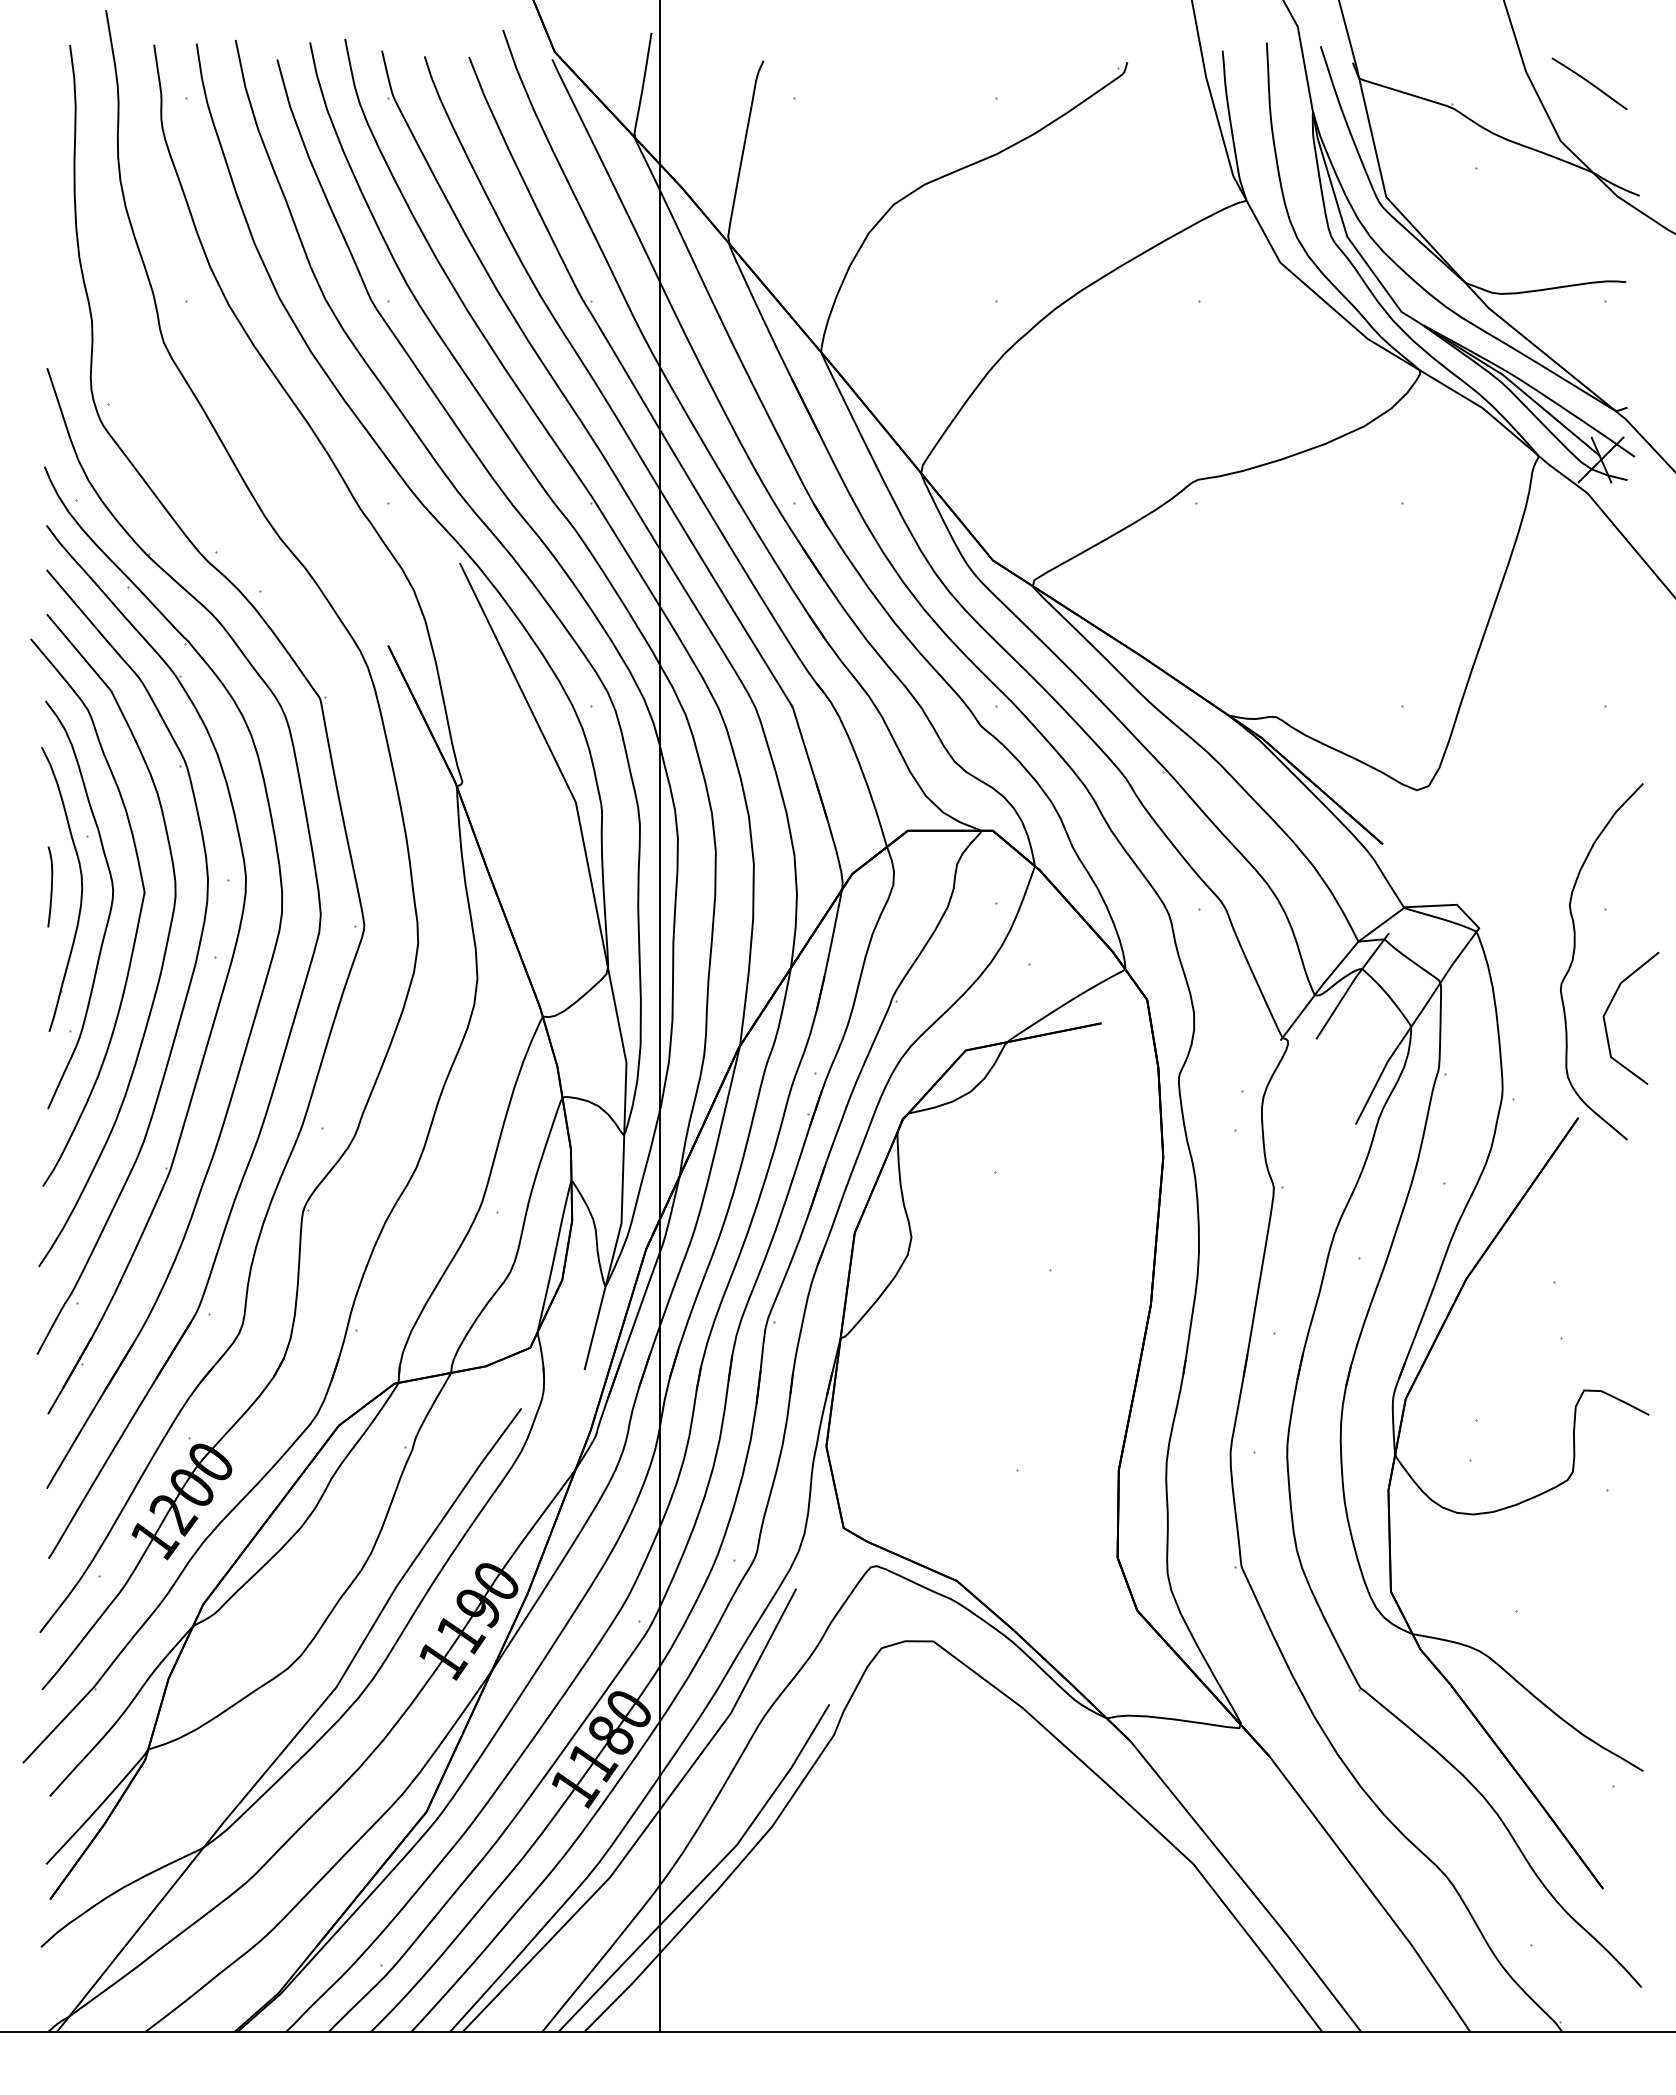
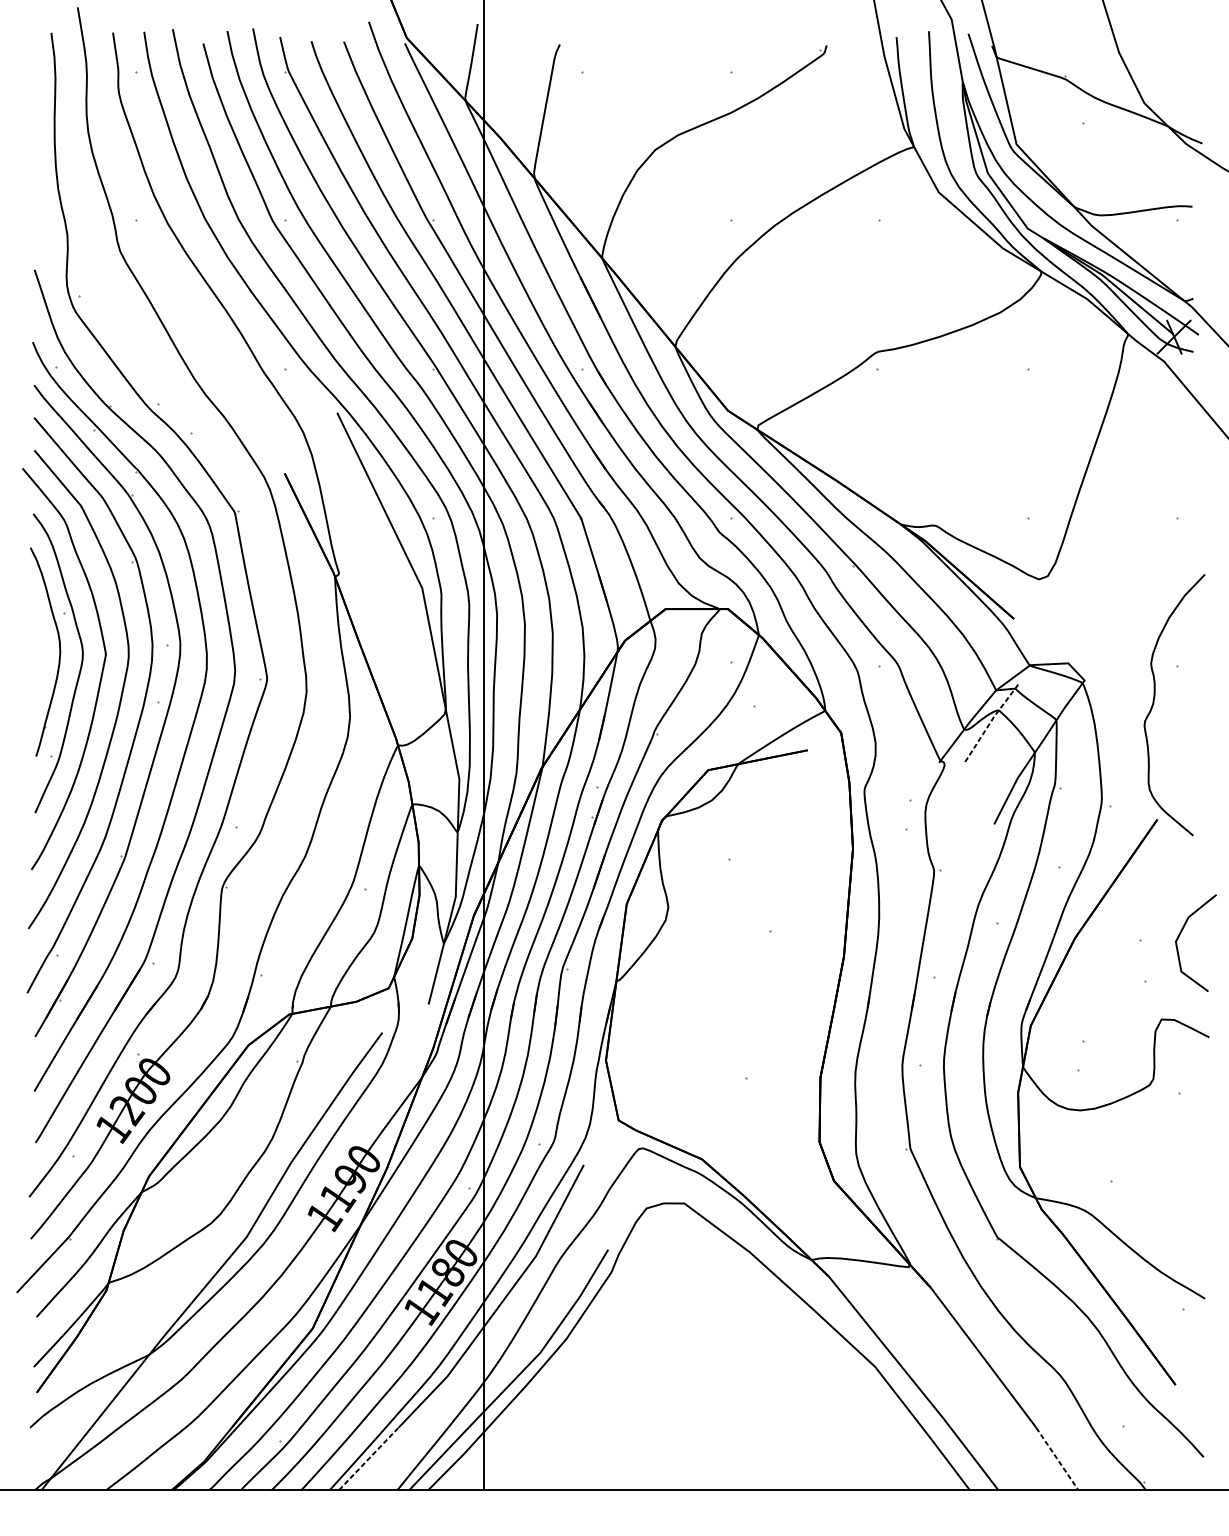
curve: (1589, 83) -> (1165, 61), removed
curve: (51, 886) -> (37, 649), removed
line: (1351, 984) -> (991, 721), solid -> dashed
line: (1609, 1007) -> (1180, 935), moved
line: (503, 1989) -> (369, 1458), solid -> dashed
line: (1442, 1990) -> (1057, 1459), solid -> dashed

